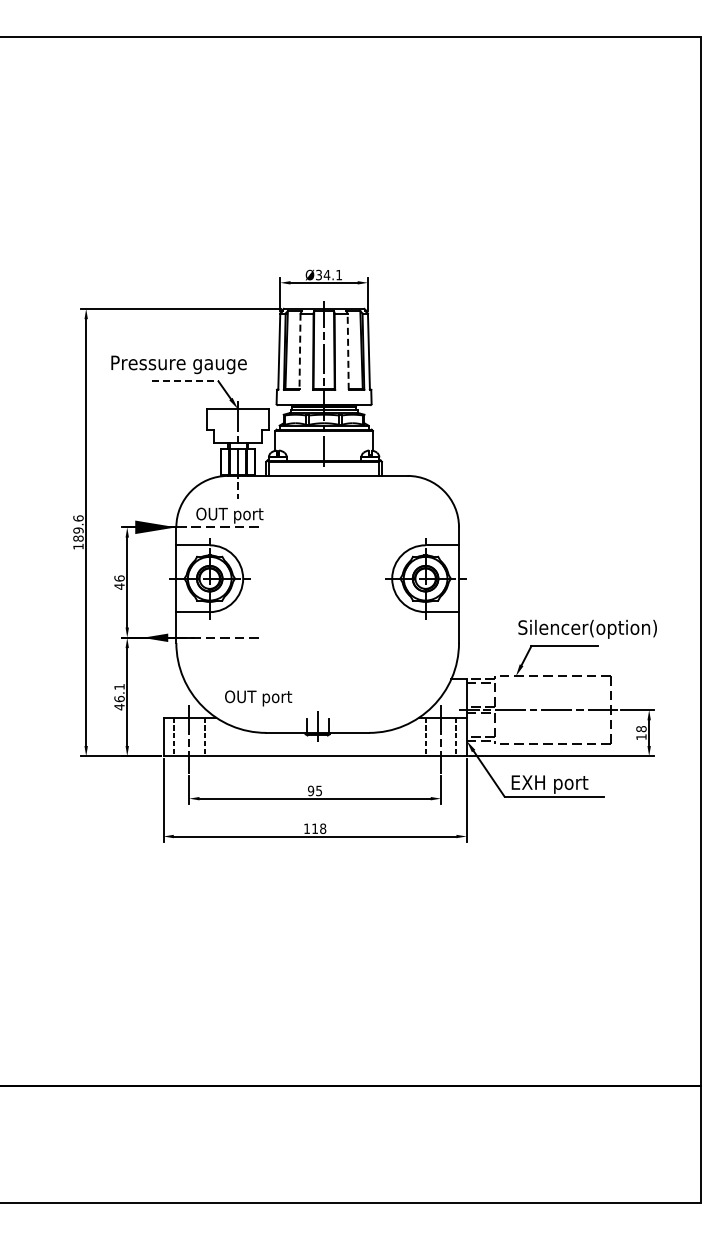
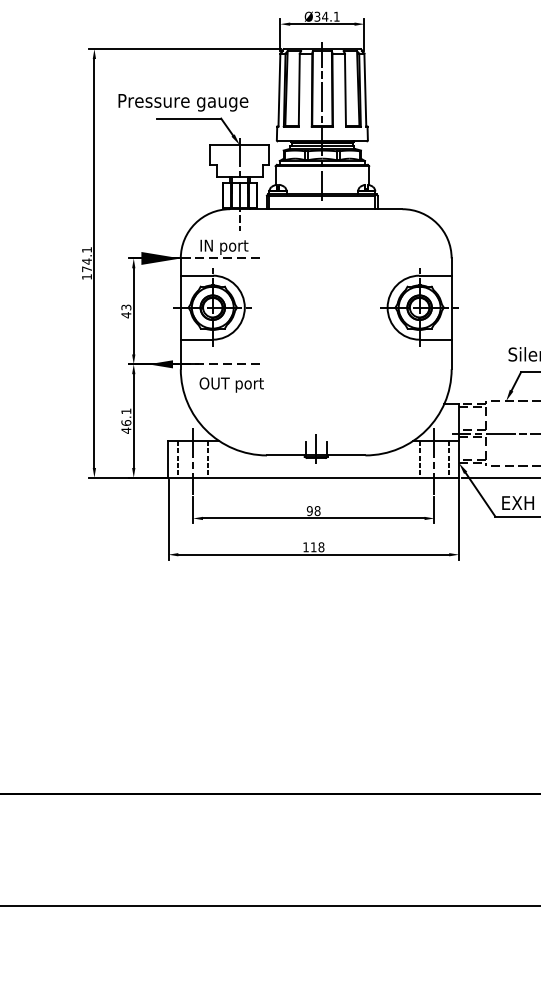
line: (348, 351) -> (345, 89), dashed -> solid
line: (300, 352) -> (299, 90), dashed -> solid
line: (185, 381) -> (189, 118), dashed -> solid
text: (229, 515) -> (231, 247), OUT port -> IN port
text: (78, 528) -> (87, 259), 189.6 -> 174.1
text: (119, 578) -> (126, 307), 46 -> 43
text: (258, 698) -> (231, 385), moved
text: (319, 790) -> (317, 510), 95 -> 98

